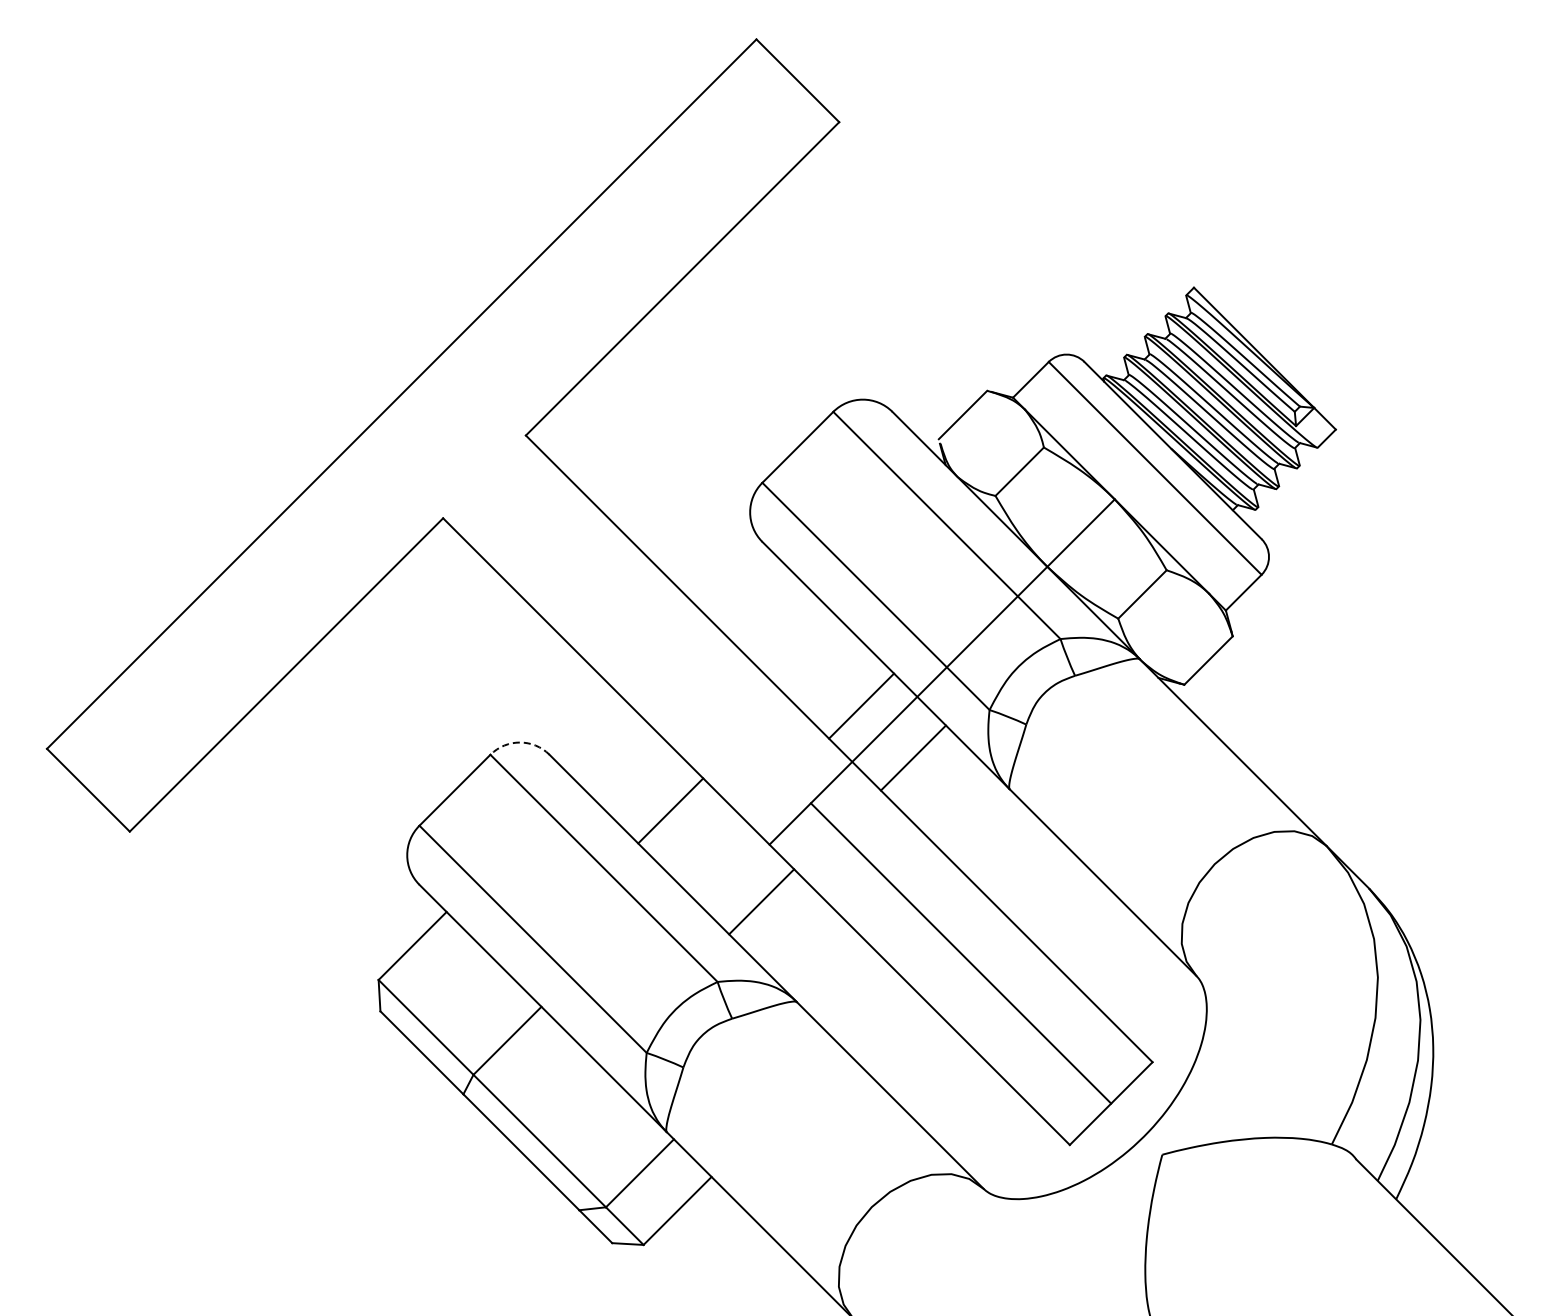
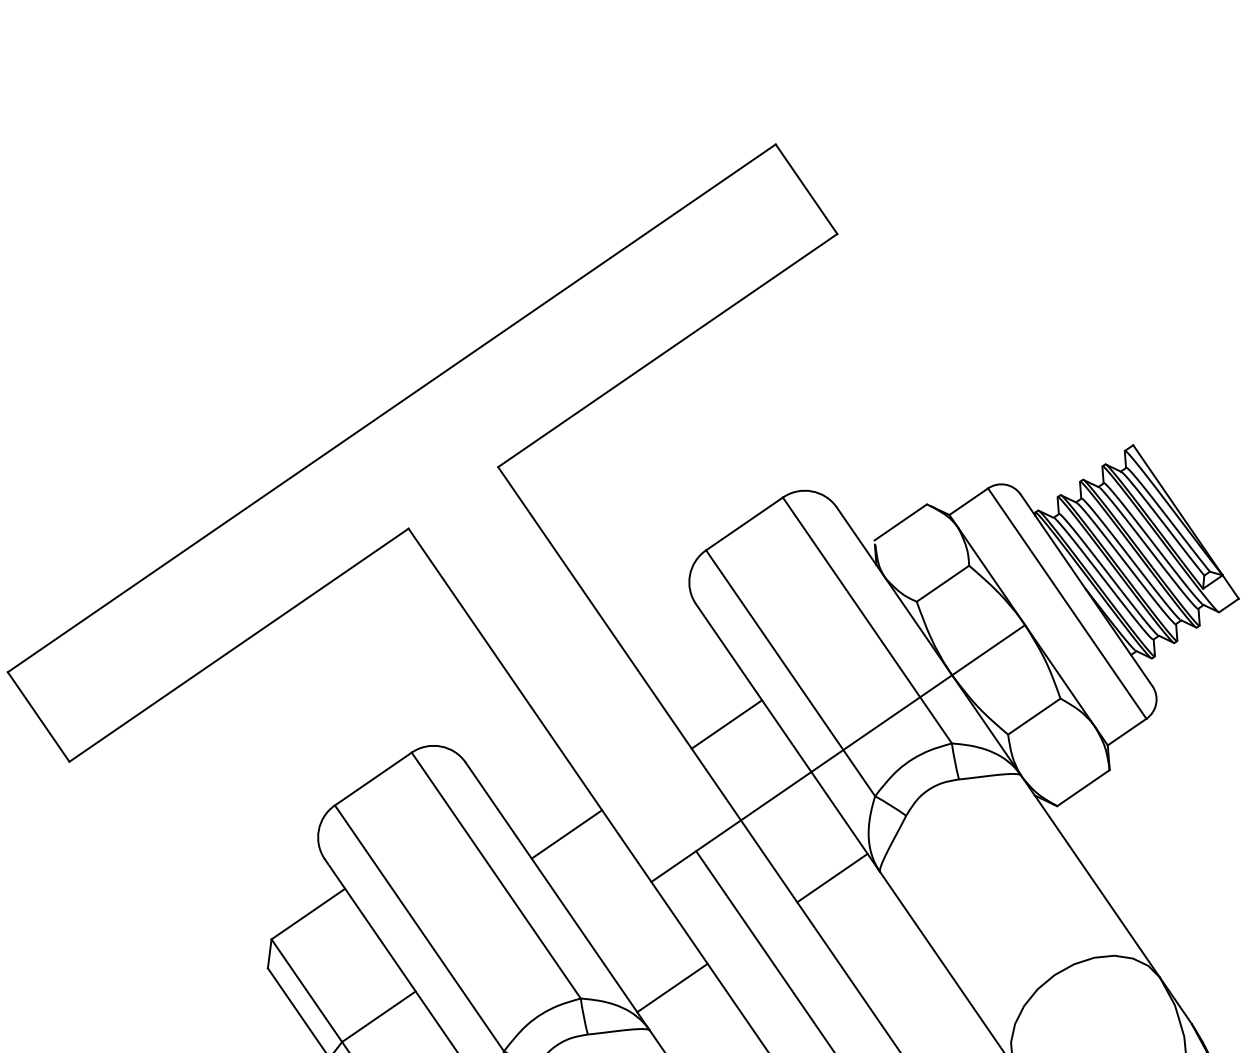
line: (861, 705) -> (726, 723), moved
arc: (520, 742) -> (441, 746), dashed -> solid
line: (912, 757) -> (831, 877), moved
line: (761, 901) -> (672, 987), moved

